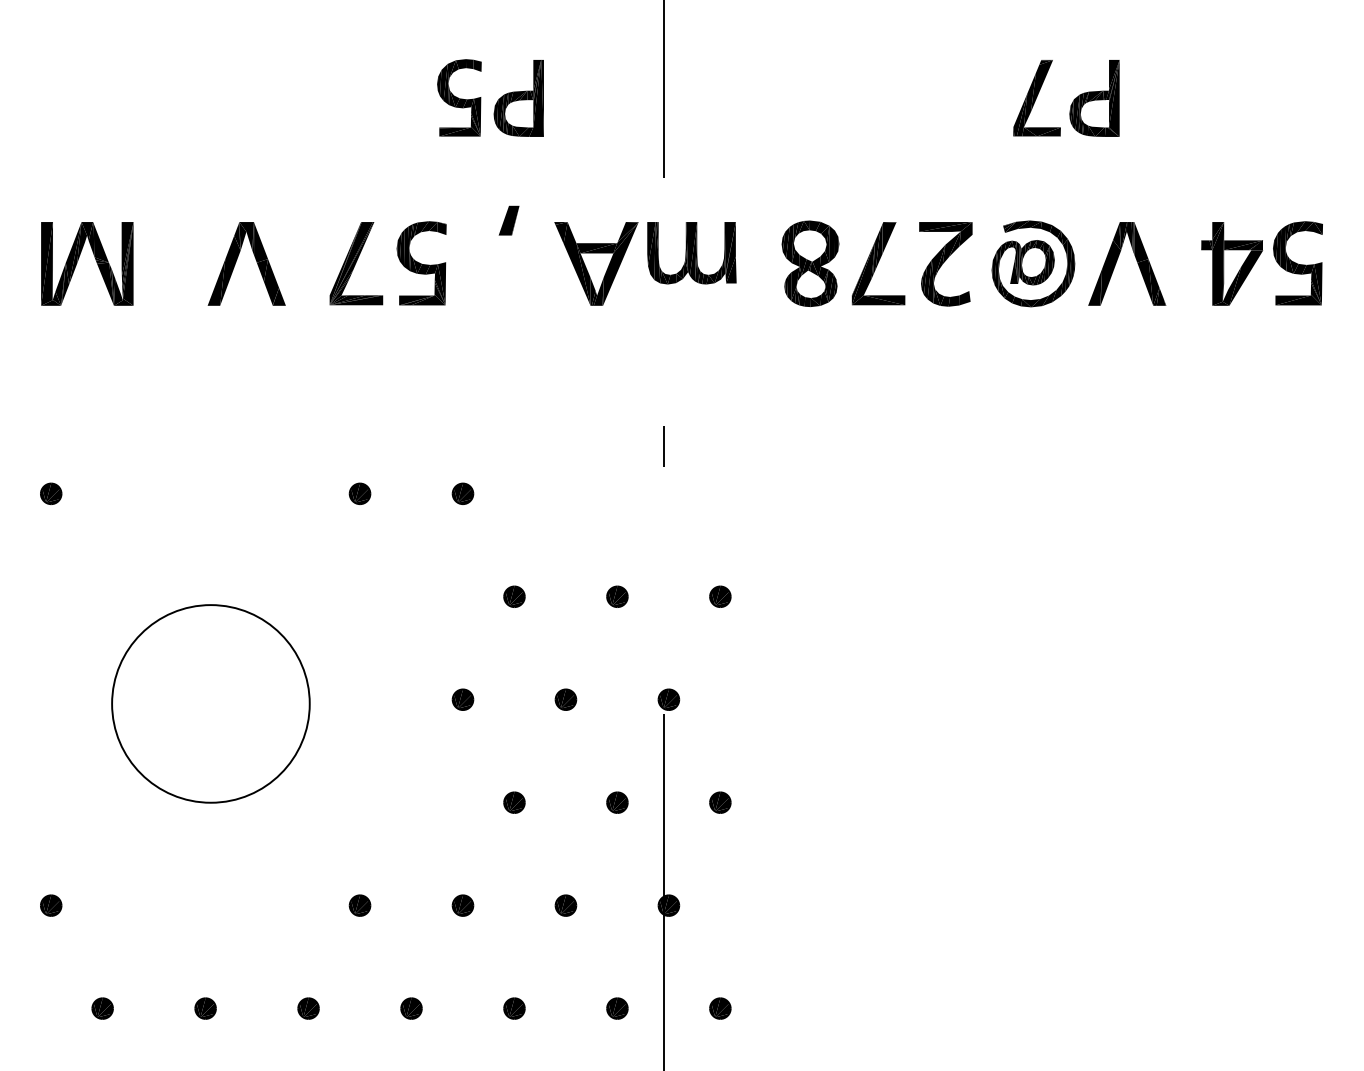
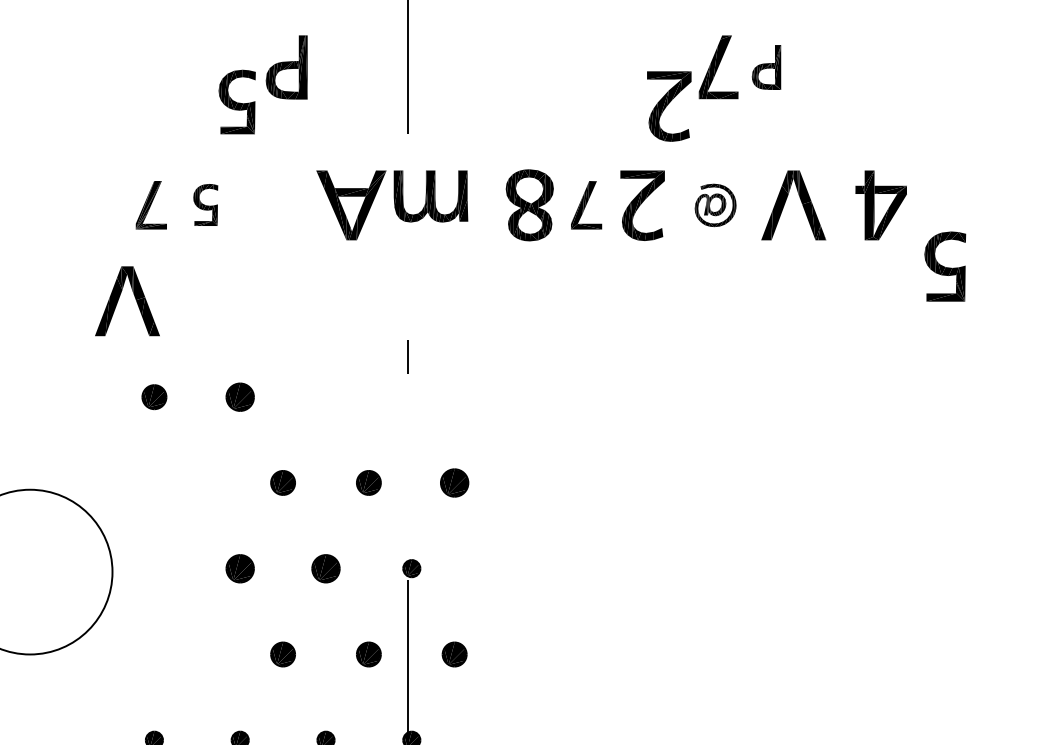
part: (459, 97) -> (237, 101), moved
part: (1094, 98) -> (766, 67), size x0.7
part: (977, 145) -> (668, 106), added
part: (508, 220) -> (278, 169), removed
part: (237, 259) -> (119, 297), moved
part: (356, 263) -> (151, 205), size x0.7
part: (421, 263) -> (205, 205), size x0.6
part: (878, 263) -> (586, 205), size x0.7
part: (1033, 263) -> (715, 205), size x0.6
part: (1297, 263) -> (944, 266), moved
part: (359, 493) -> (153, 396), size x1.4
part: (462, 493) -> (239, 396), size x1.6
part: (514, 596) -> (283, 482), size x1.4
part: (617, 596) -> (368, 482), size x1.4
part: (720, 596) -> (454, 482), size x1.6
part: (462, 699) -> (239, 568), size x1.6
part: (565, 699) -> (325, 568), size x1.6
part: (514, 802) -> (283, 654), size x1.4
part: (617, 802) -> (368, 654), size x1.4
part: (720, 802) -> (454, 654), size x1.4

